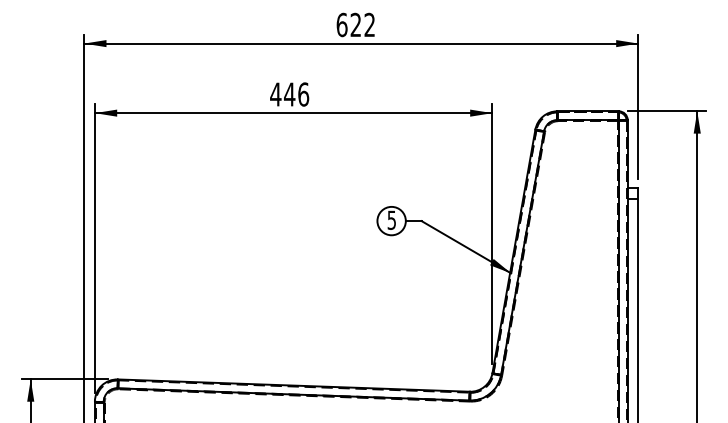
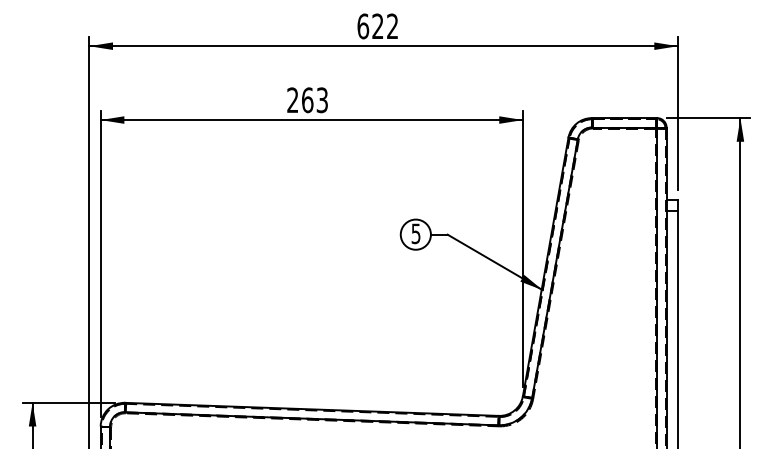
text: (289, 94) -> (307, 100), 446 -> 263

